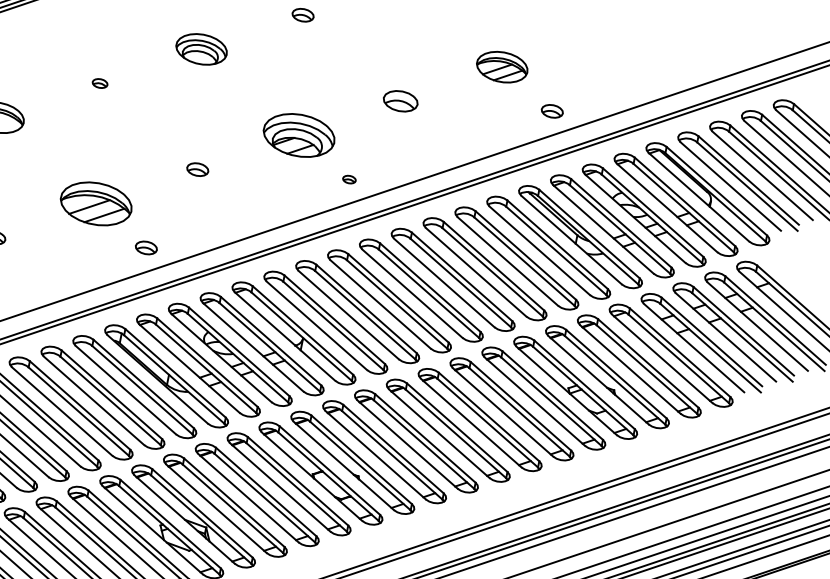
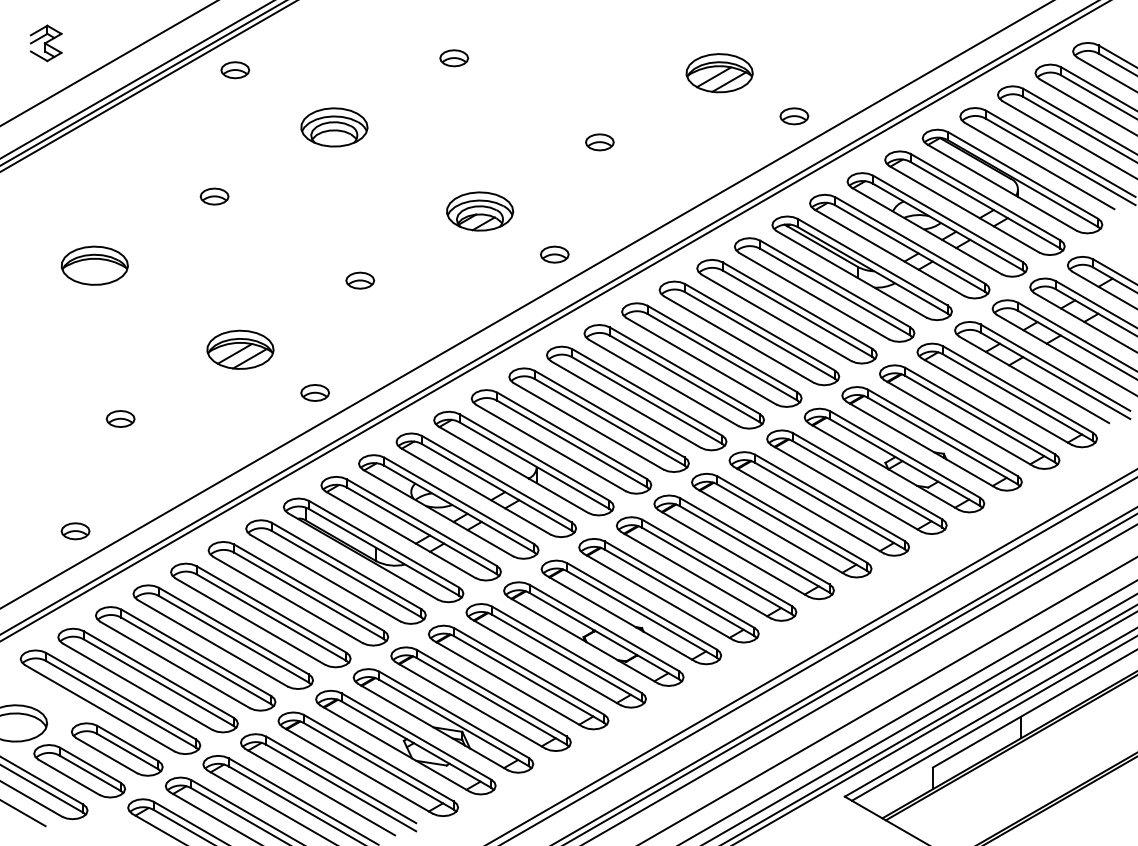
part: (100, 83) -> (214, 196), size x1.43
part: (400, 101) -> (599, 142), size x0.62
part: (299, 135) -> (480, 211), size x0.71
part: (349, 179) -> (554, 254), size x1.67
part: (96, 203) -> (240, 349), size x0.71

